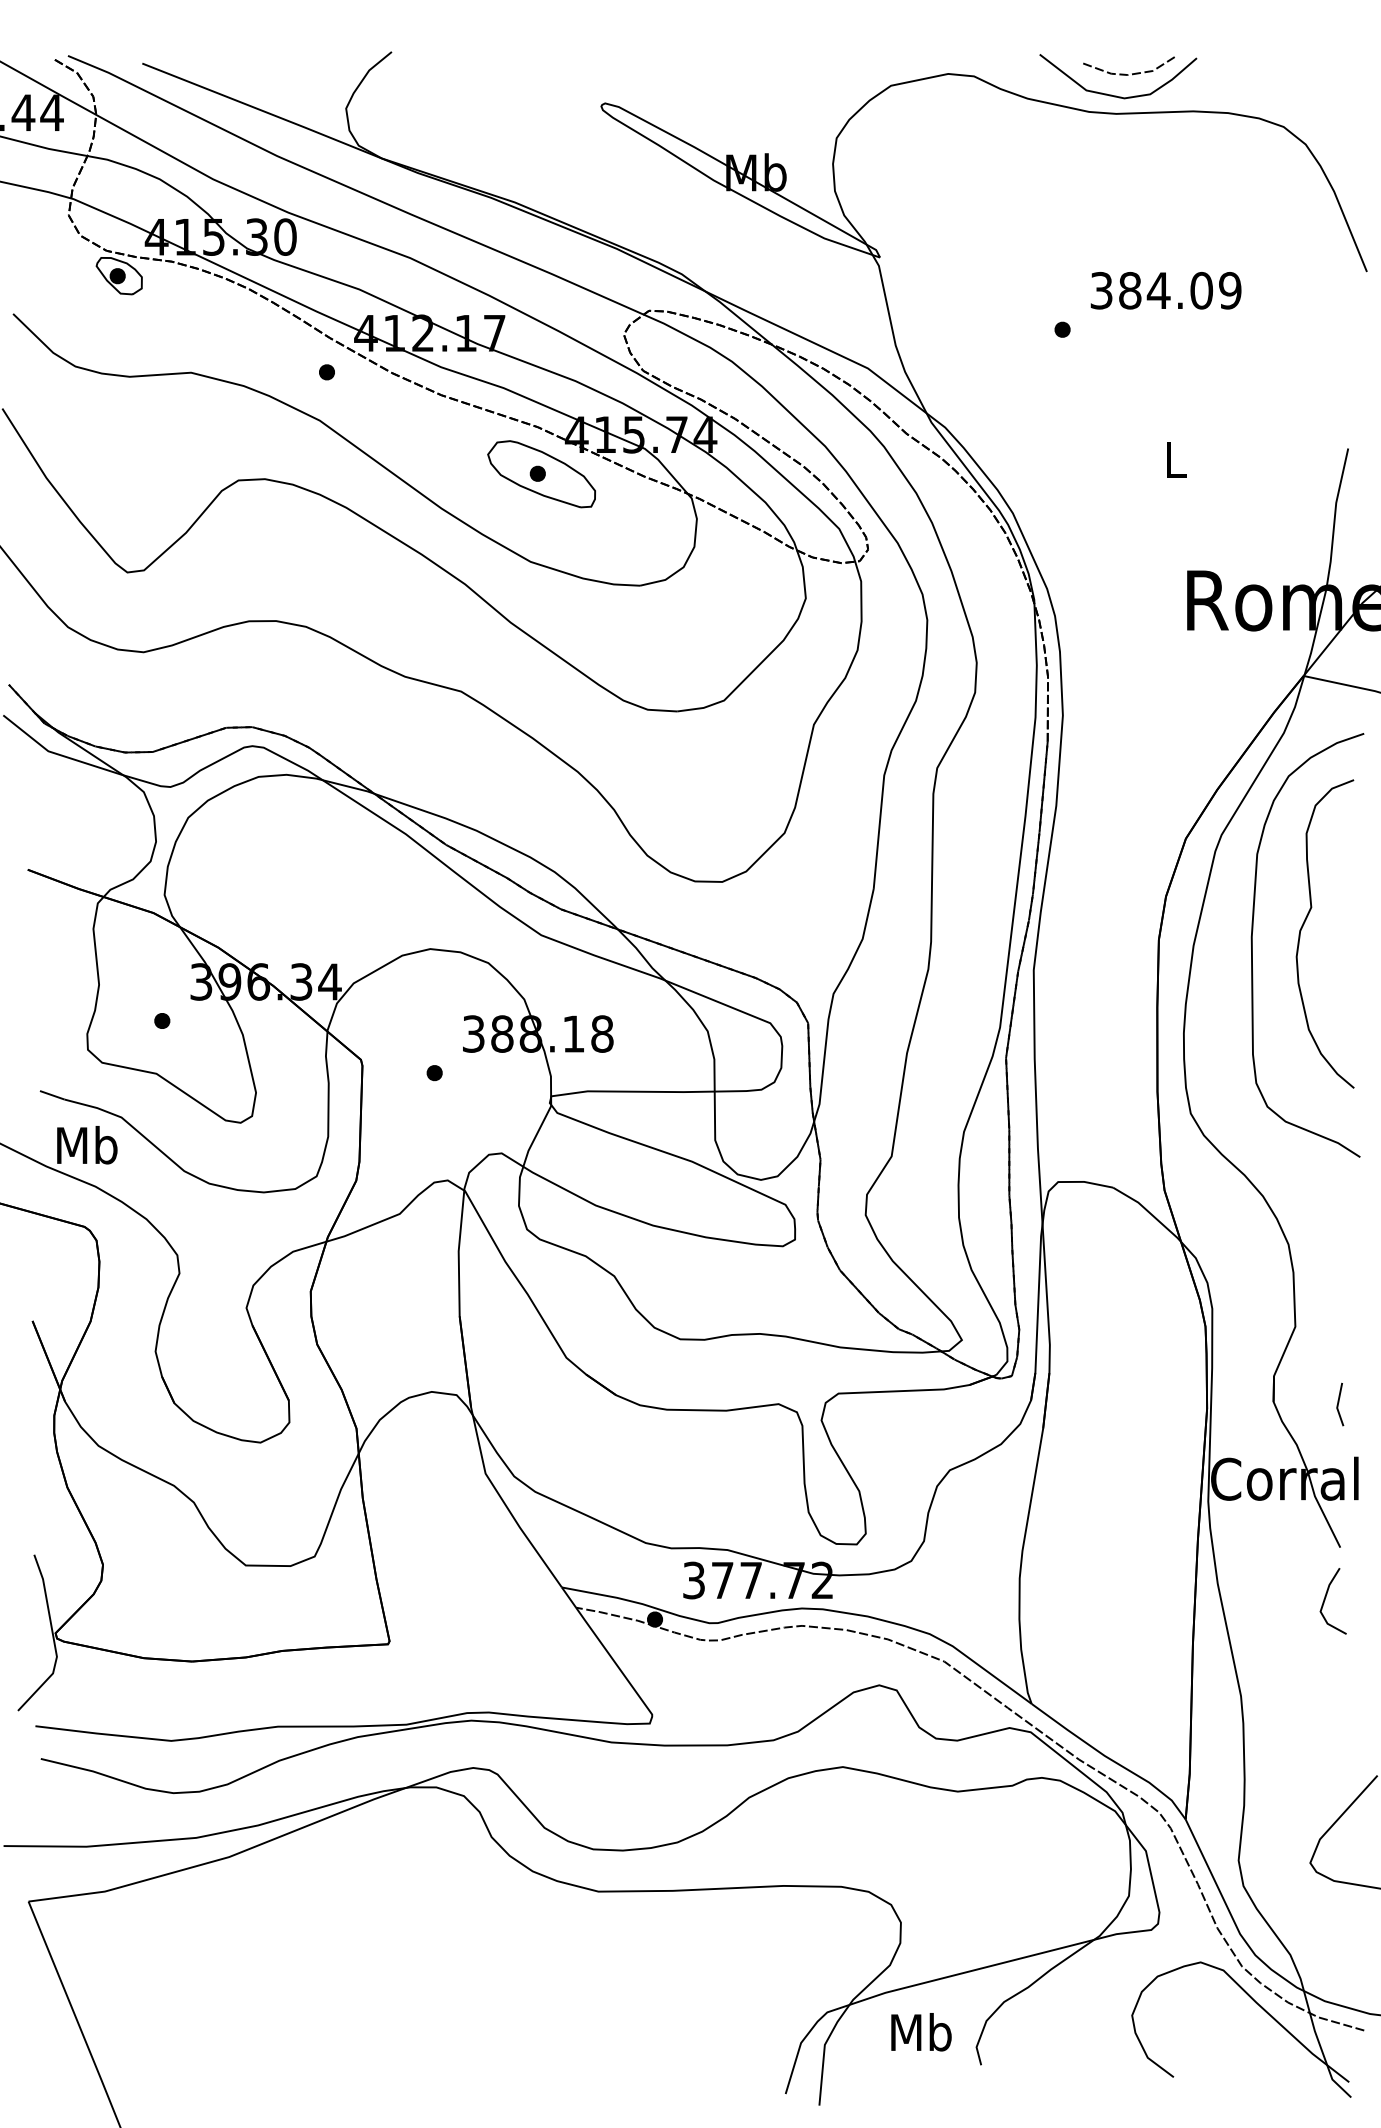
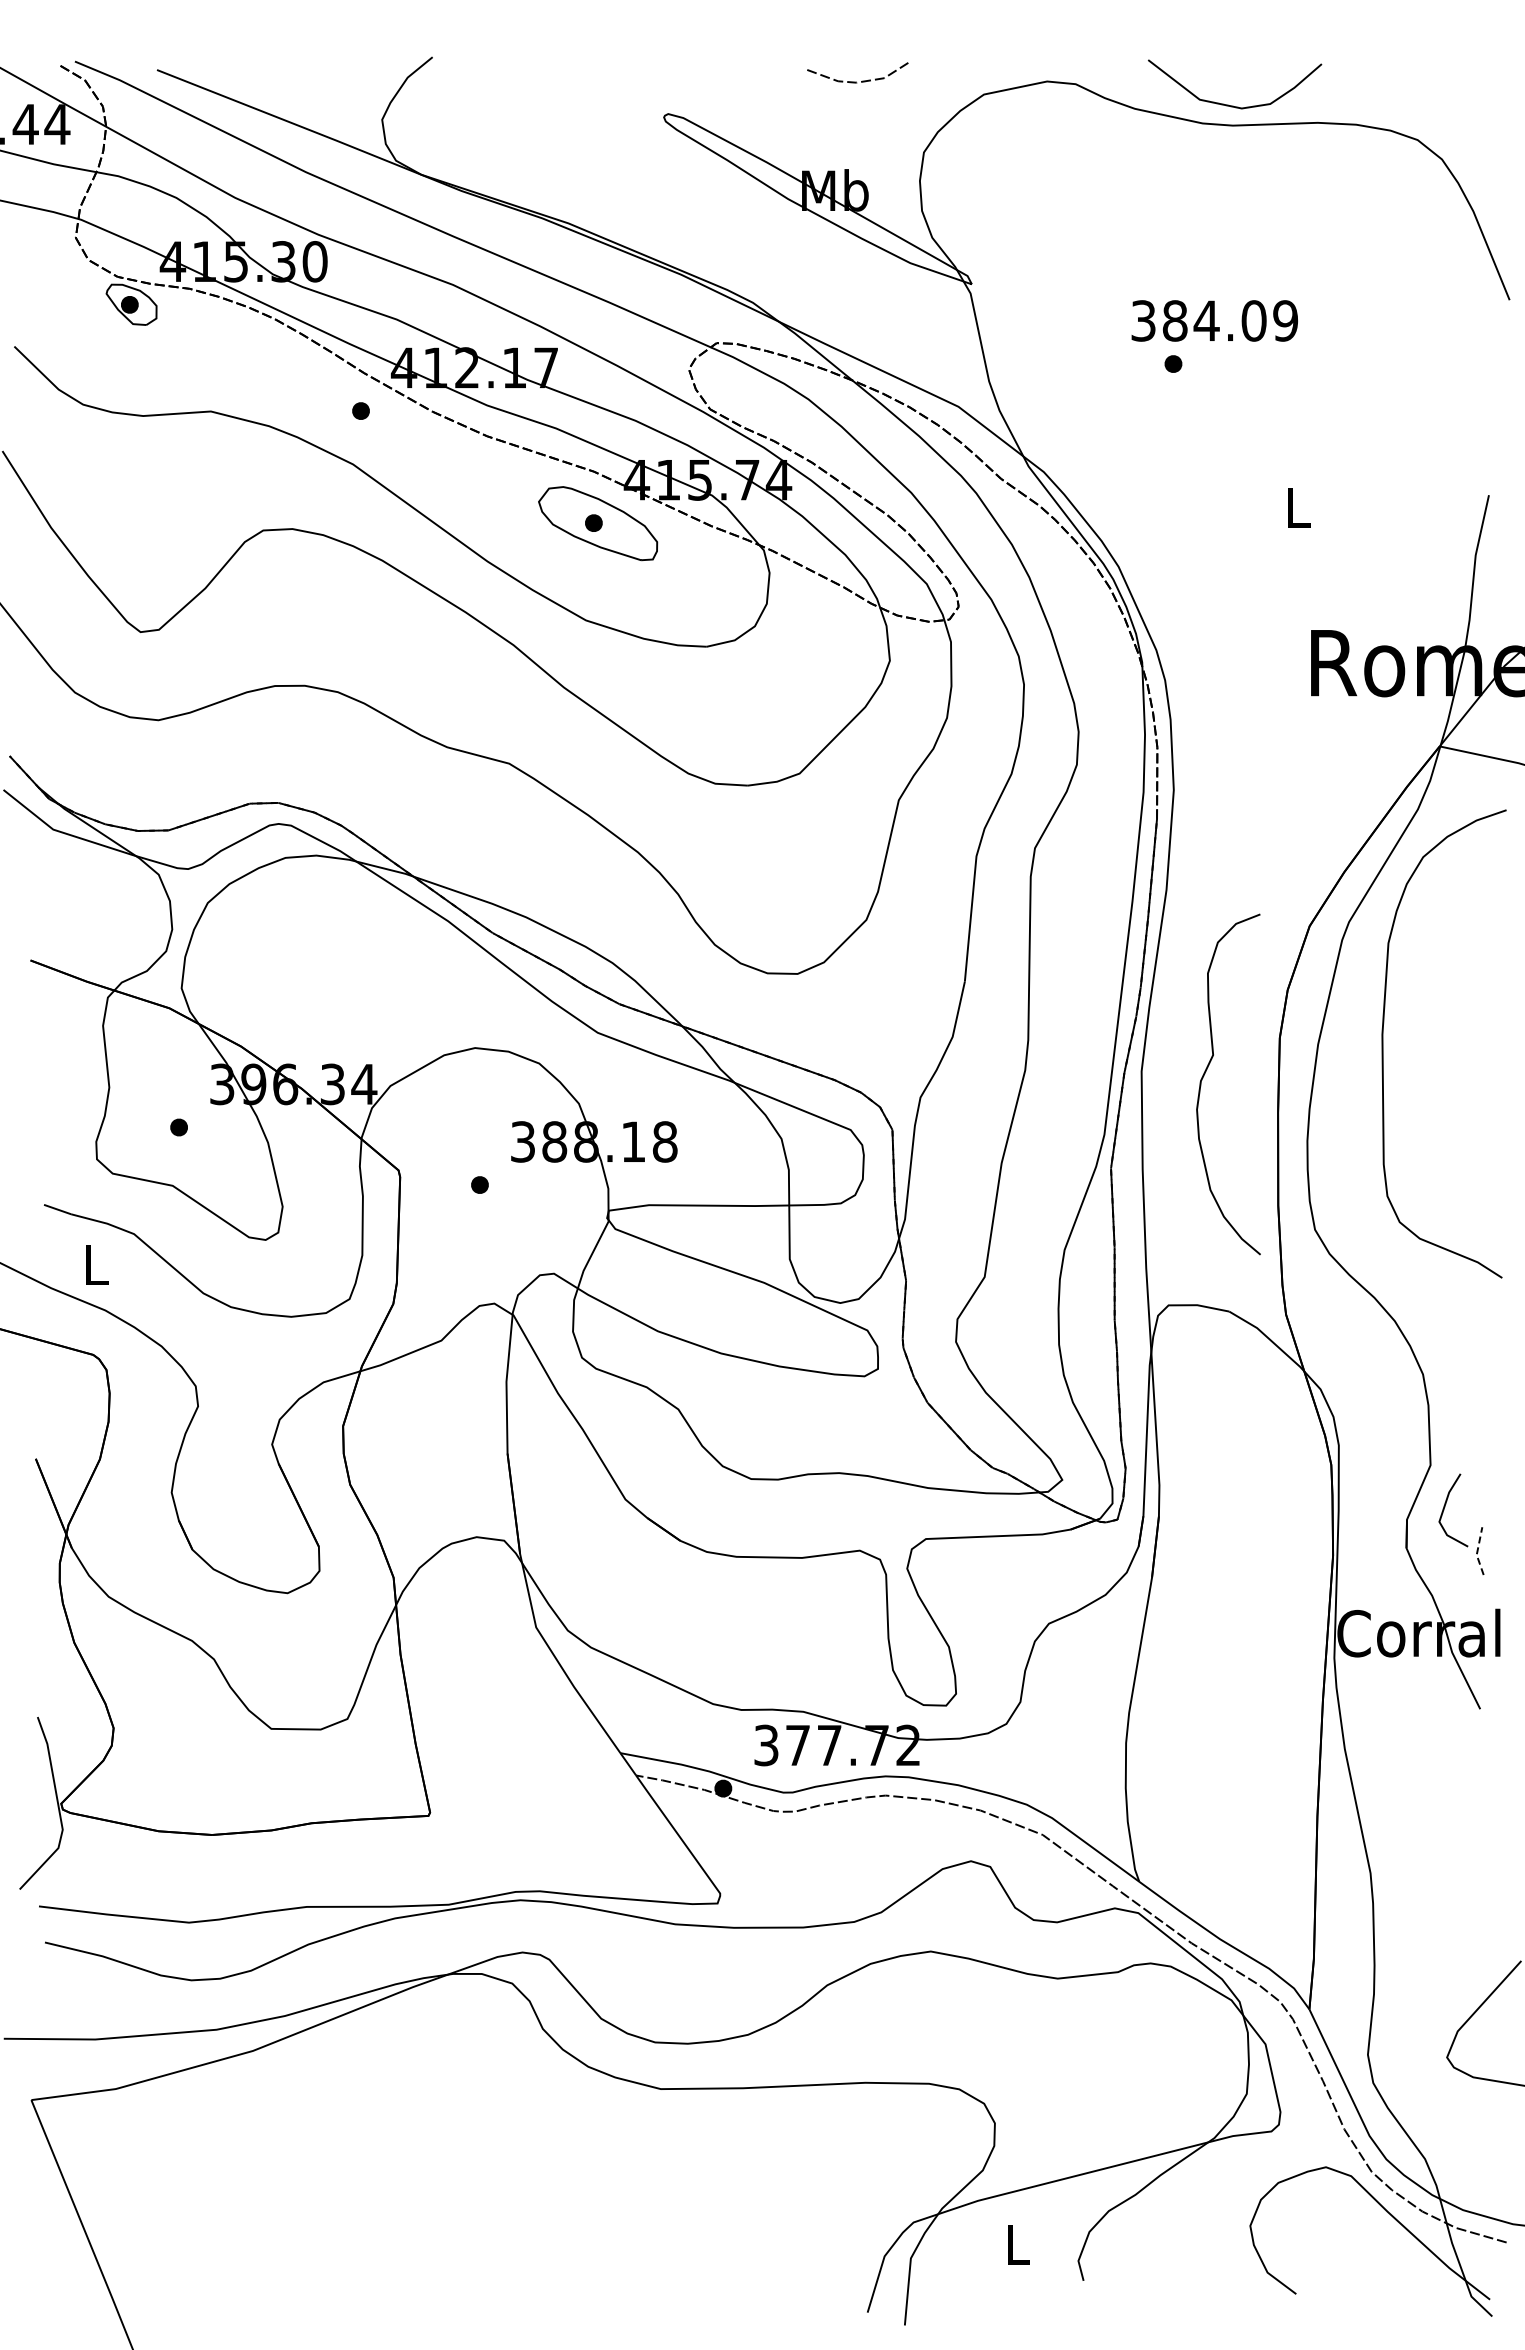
line: (1127, 73) -> (856, 81), moved
text: (1165, 290) -> (1214, 320), moved
curve: (1303, 926) -> (1204, 1076), moved
text: (87, 1145) -> (96, 1264), Mb -> L
line: (1337, 1405) -> (1477, 1552), solid -> dashed
line: (1326, 1598) -> (1445, 1507), moved
text: (921, 2032) -> (1017, 2244), Mb -> L

